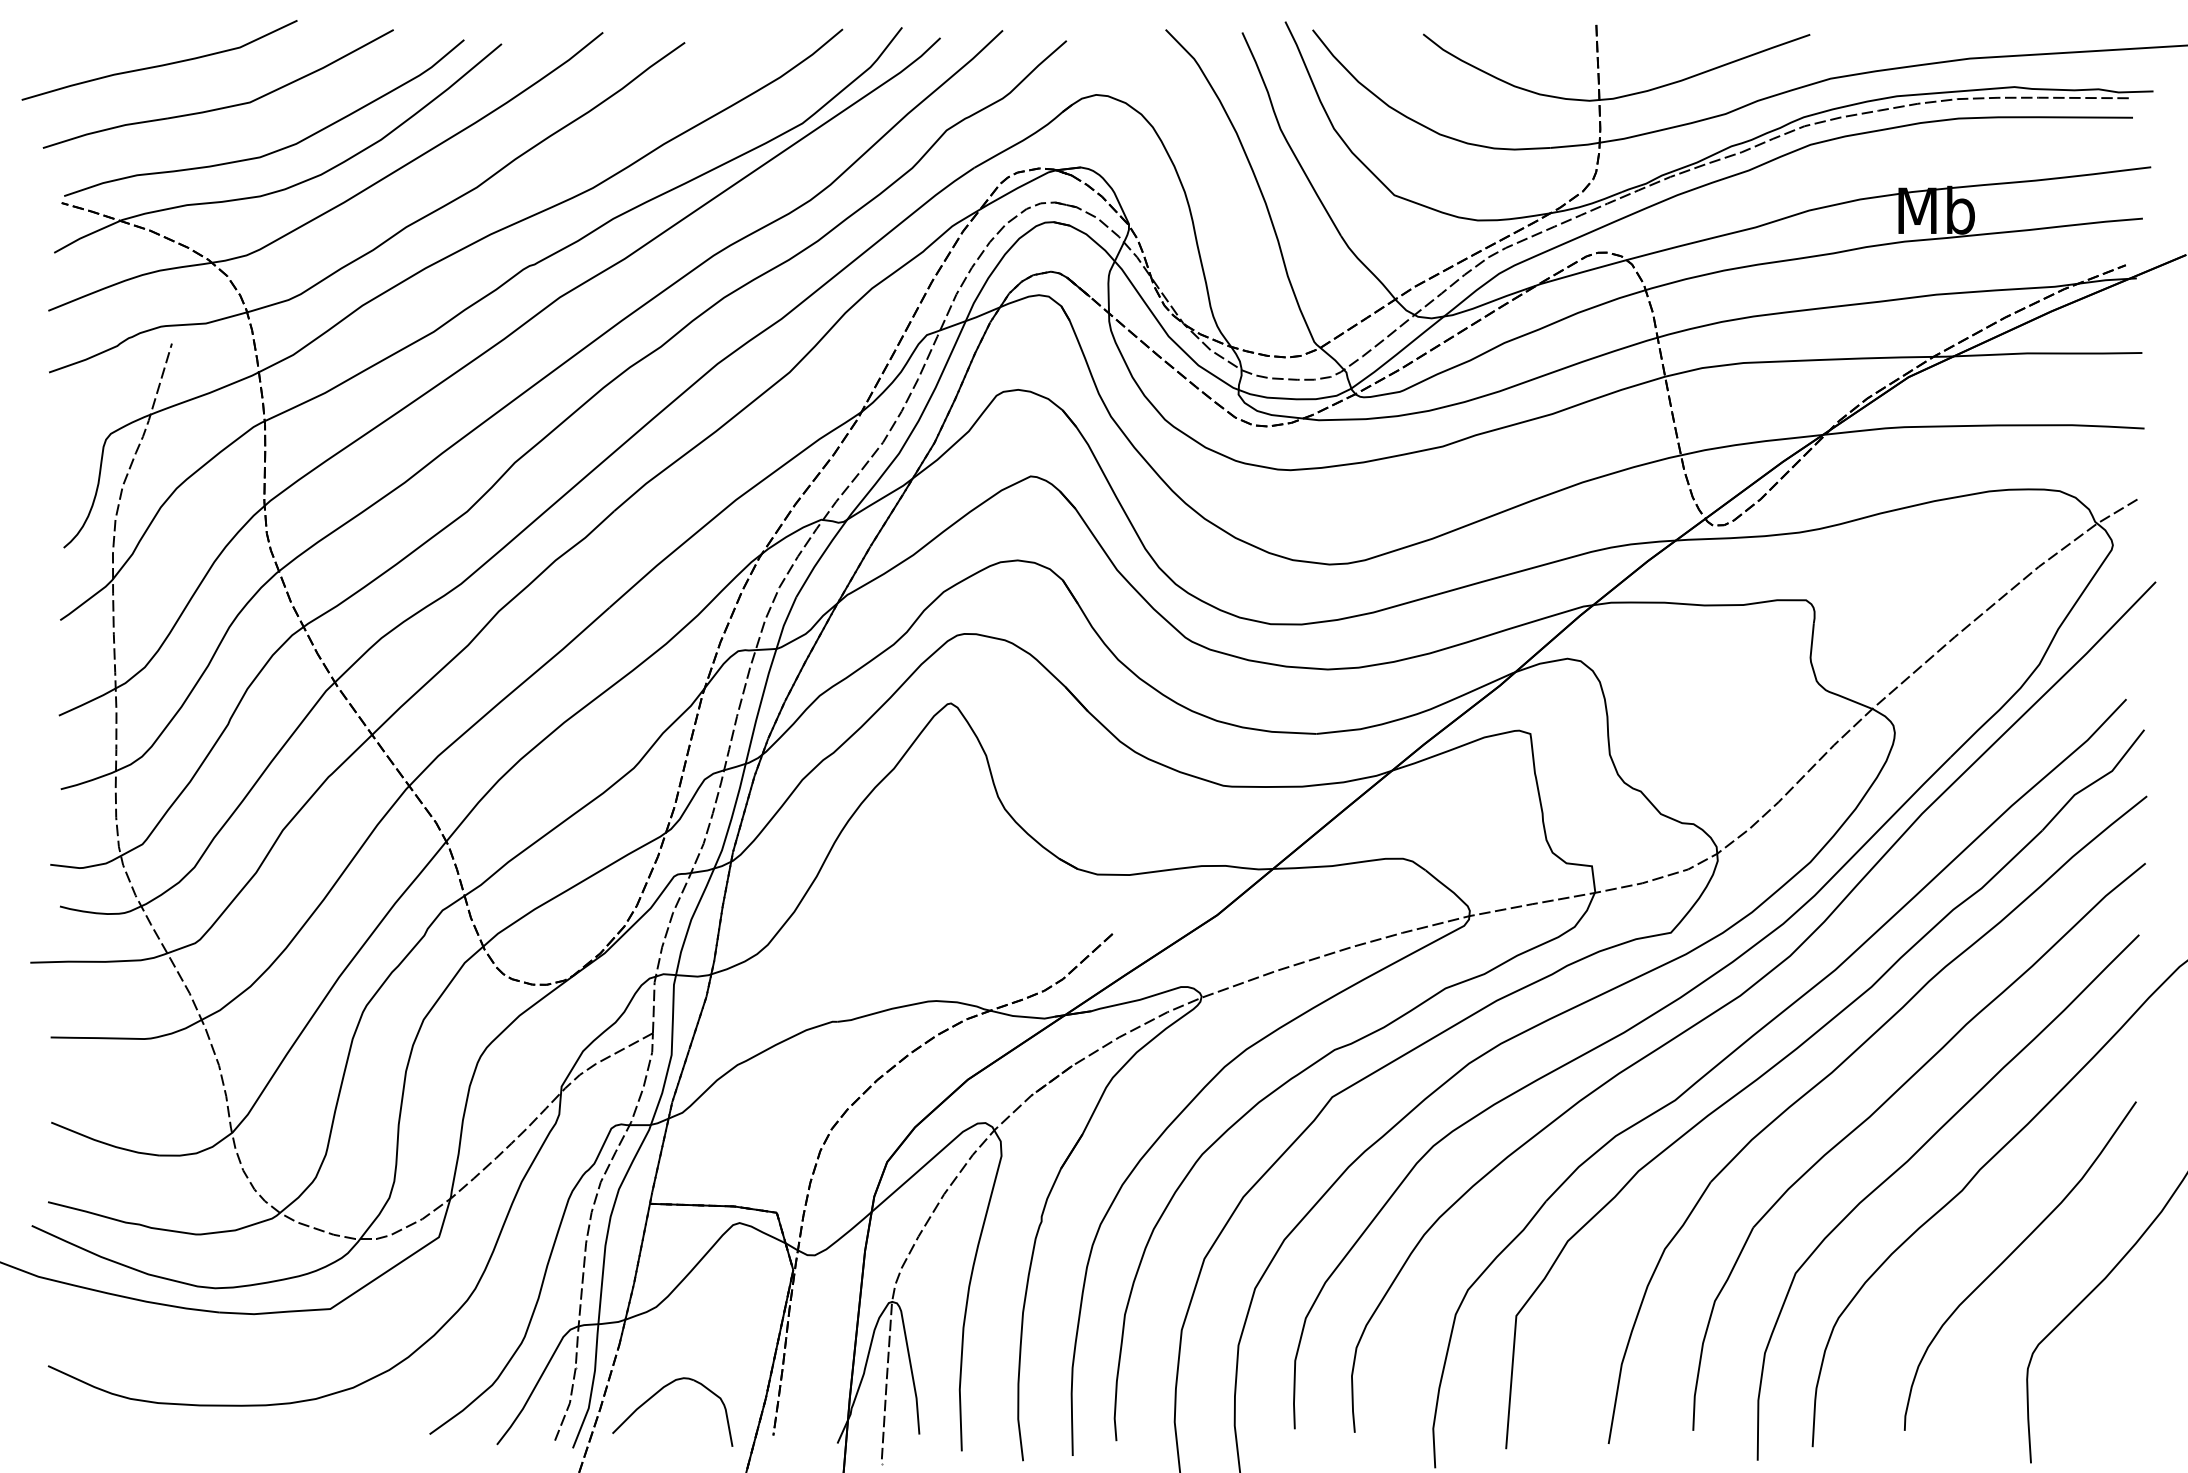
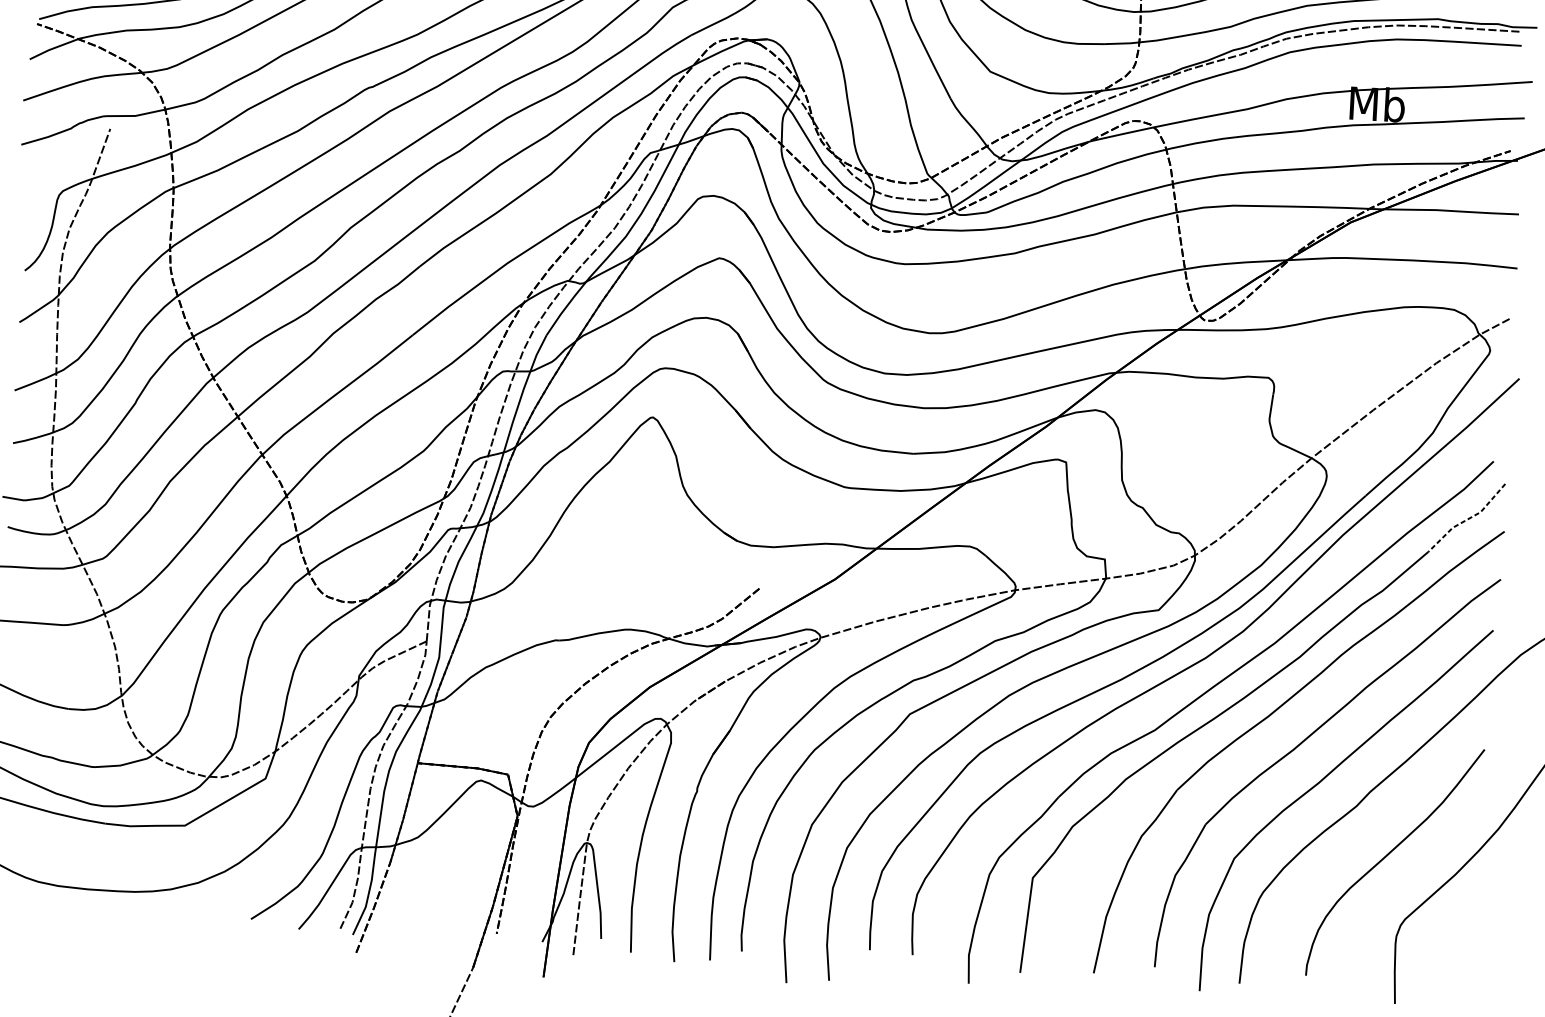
line: (2095, 781) -> (1468, 518), solid -> dashed
part: (660, 1391) -> (417, 897), removed

